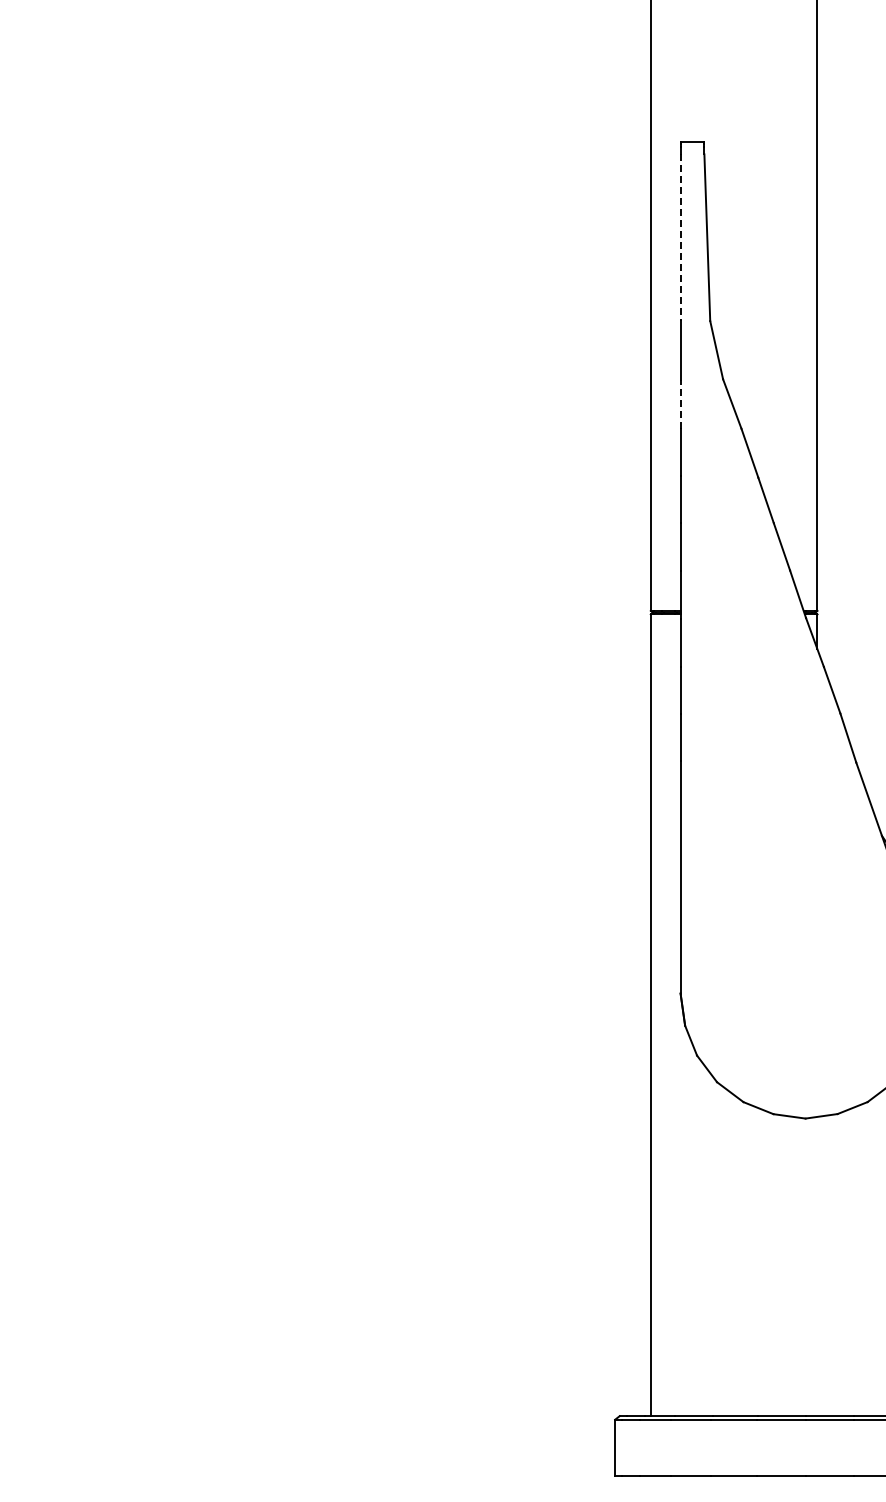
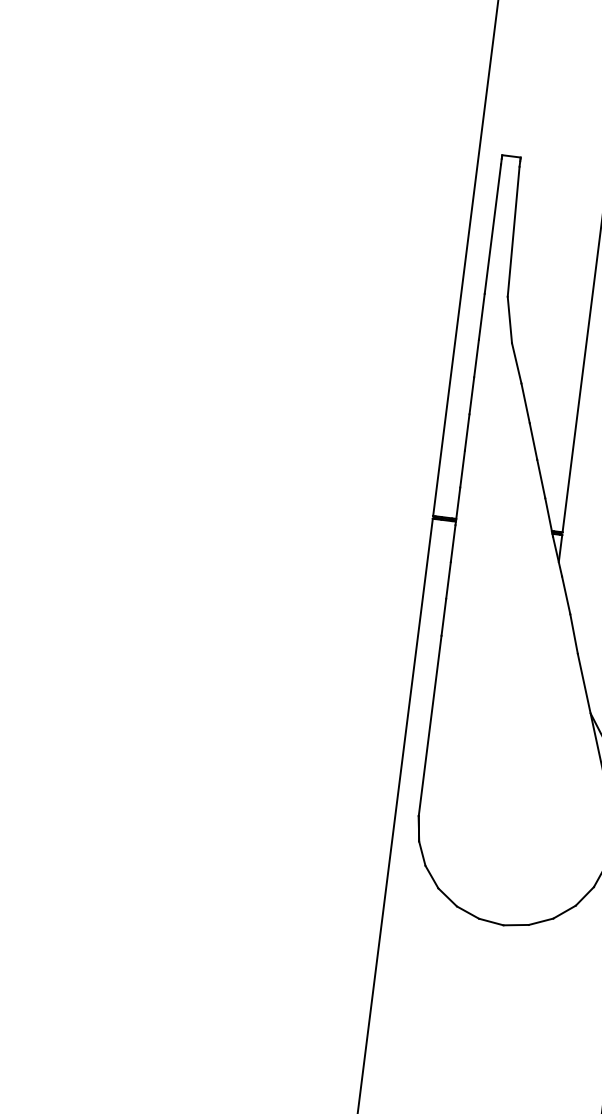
line: (680, 238) -> (492, 229), dashed -> solid
line: (680, 403) -> (476, 357), dashed -> solid

